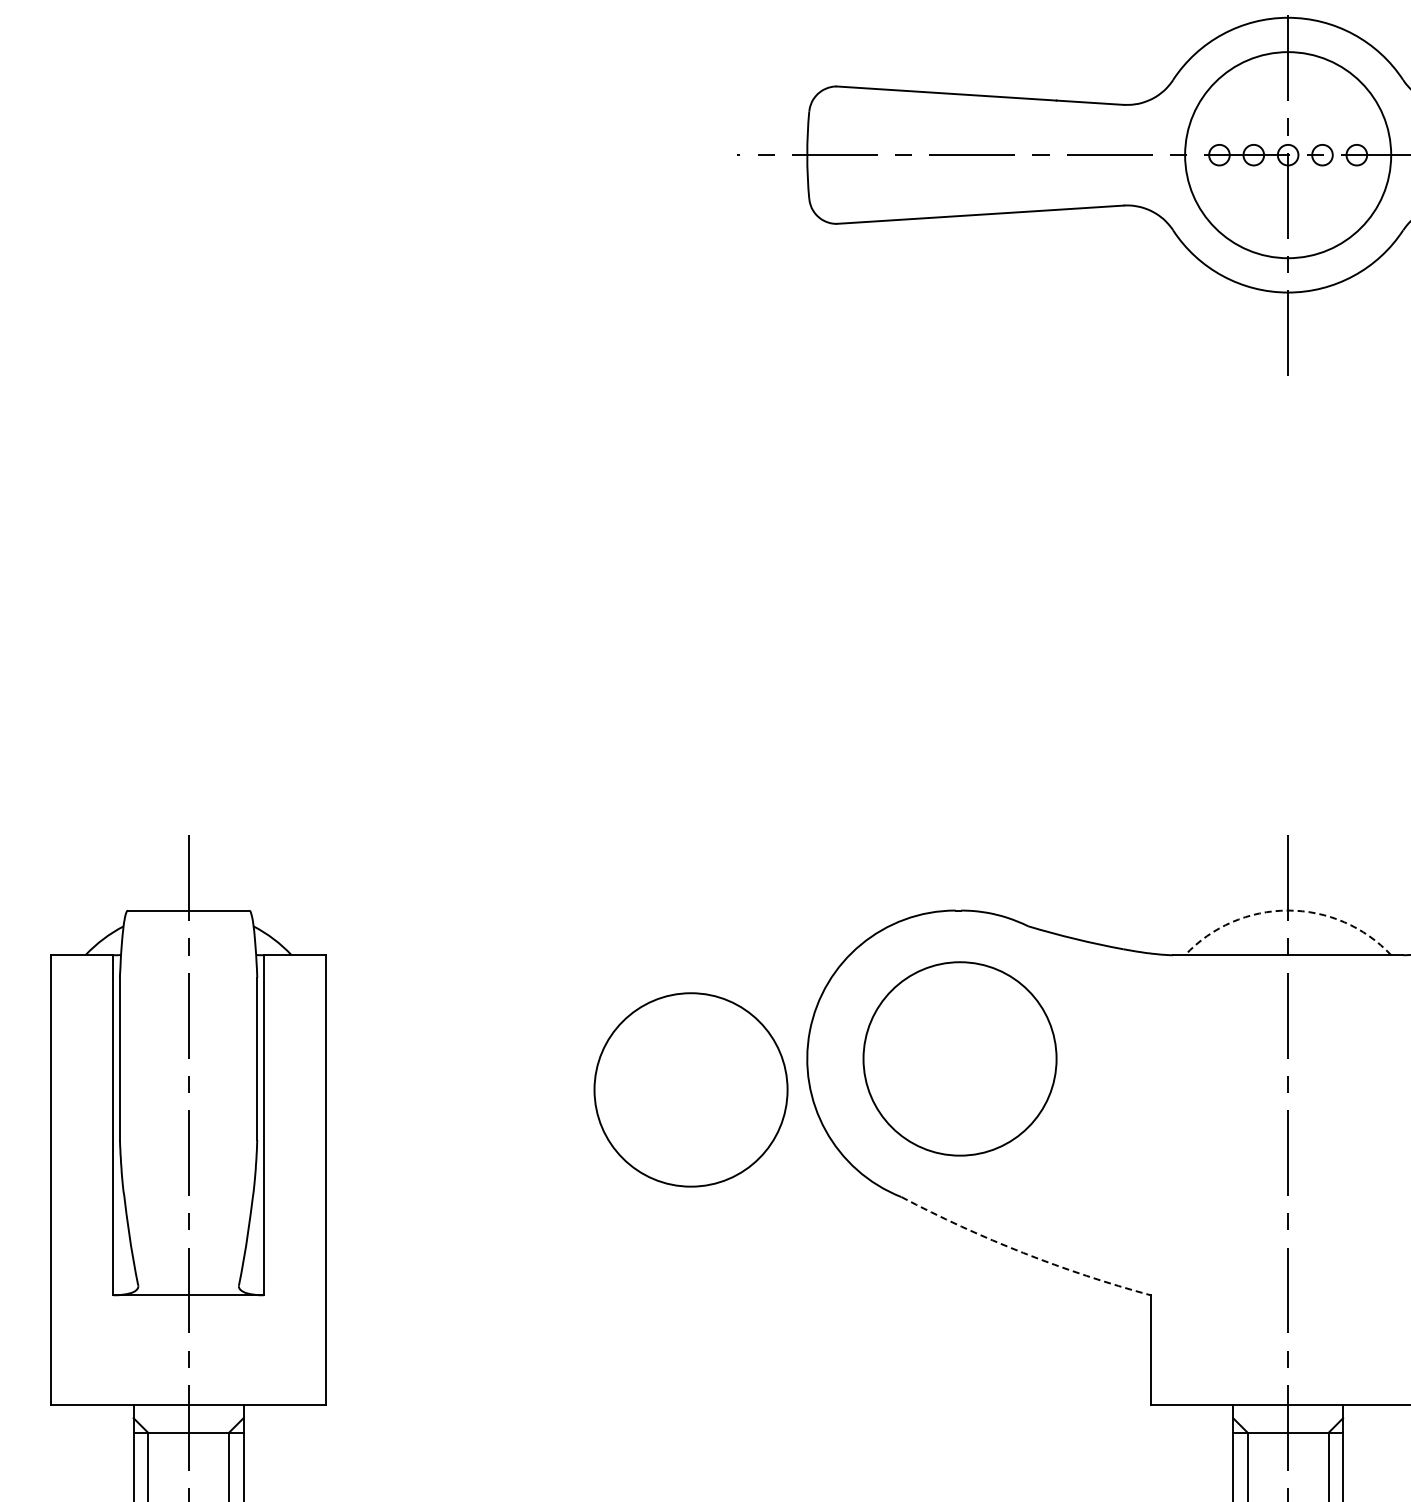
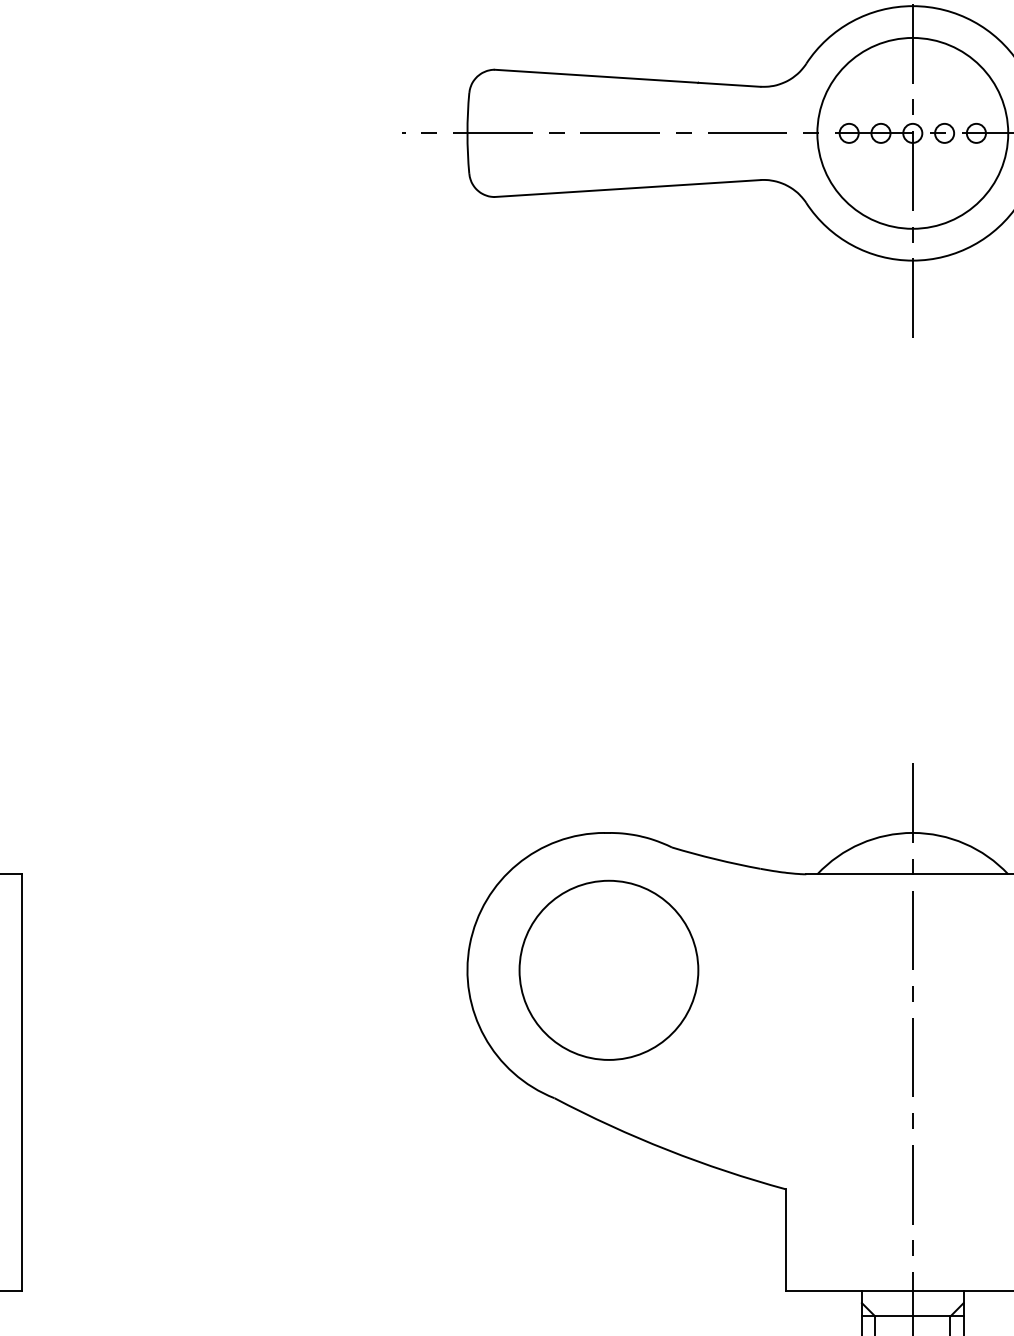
arc: (1288, 910) -> (913, 832), dashed -> solid
part: (690, 1089) -> (359, 998), removed
arc: (1023, 1252) -> (667, 1149), dashed -> solid

